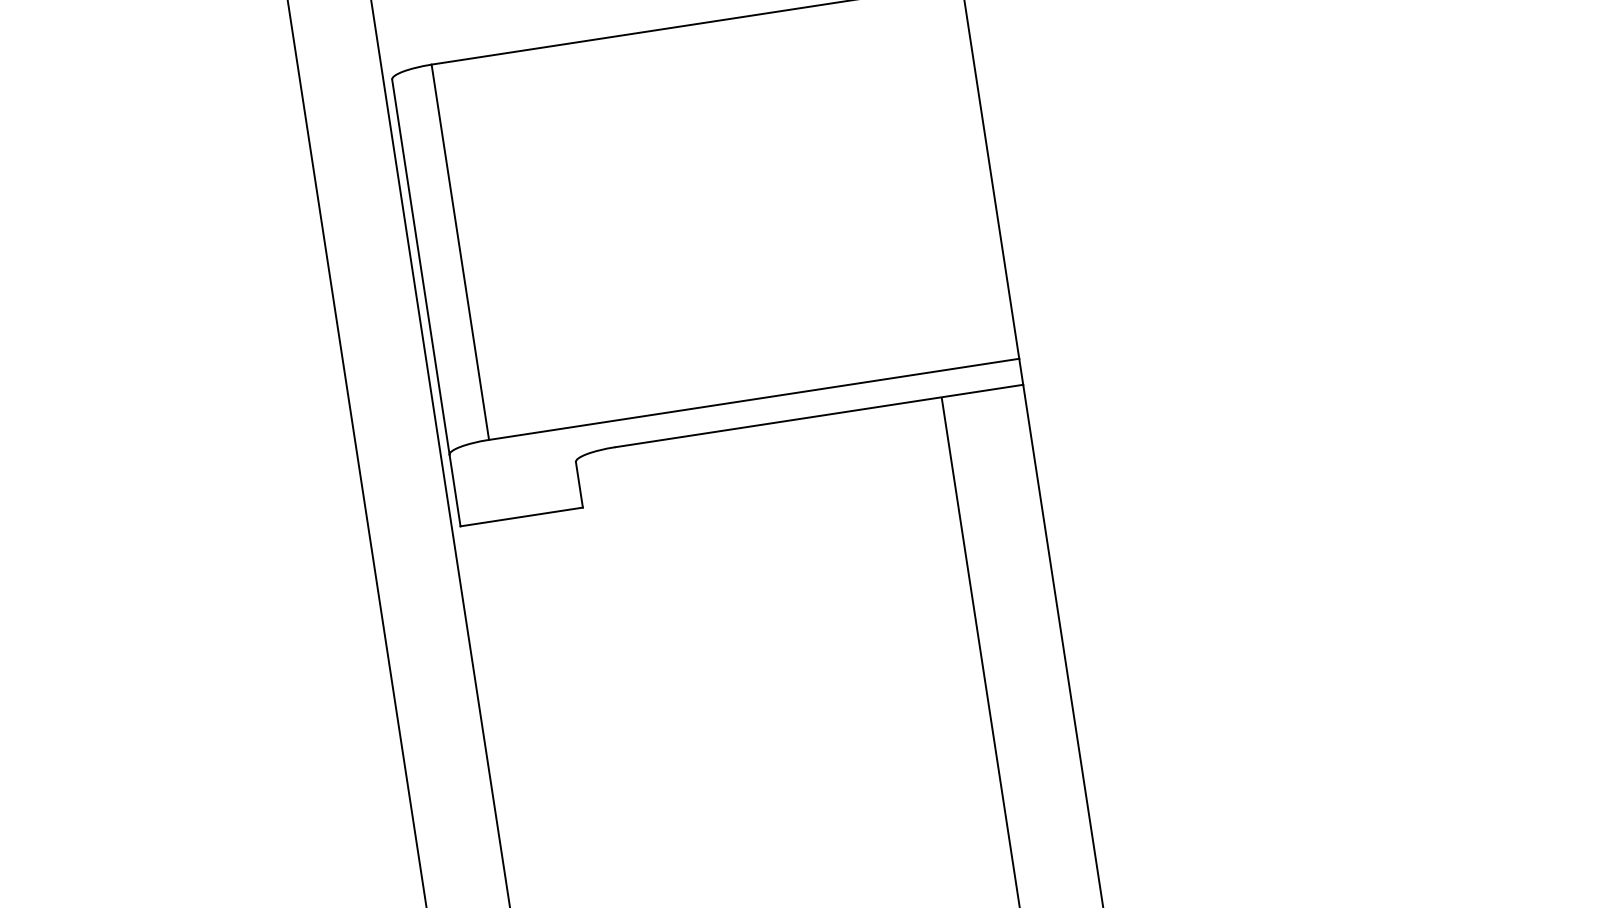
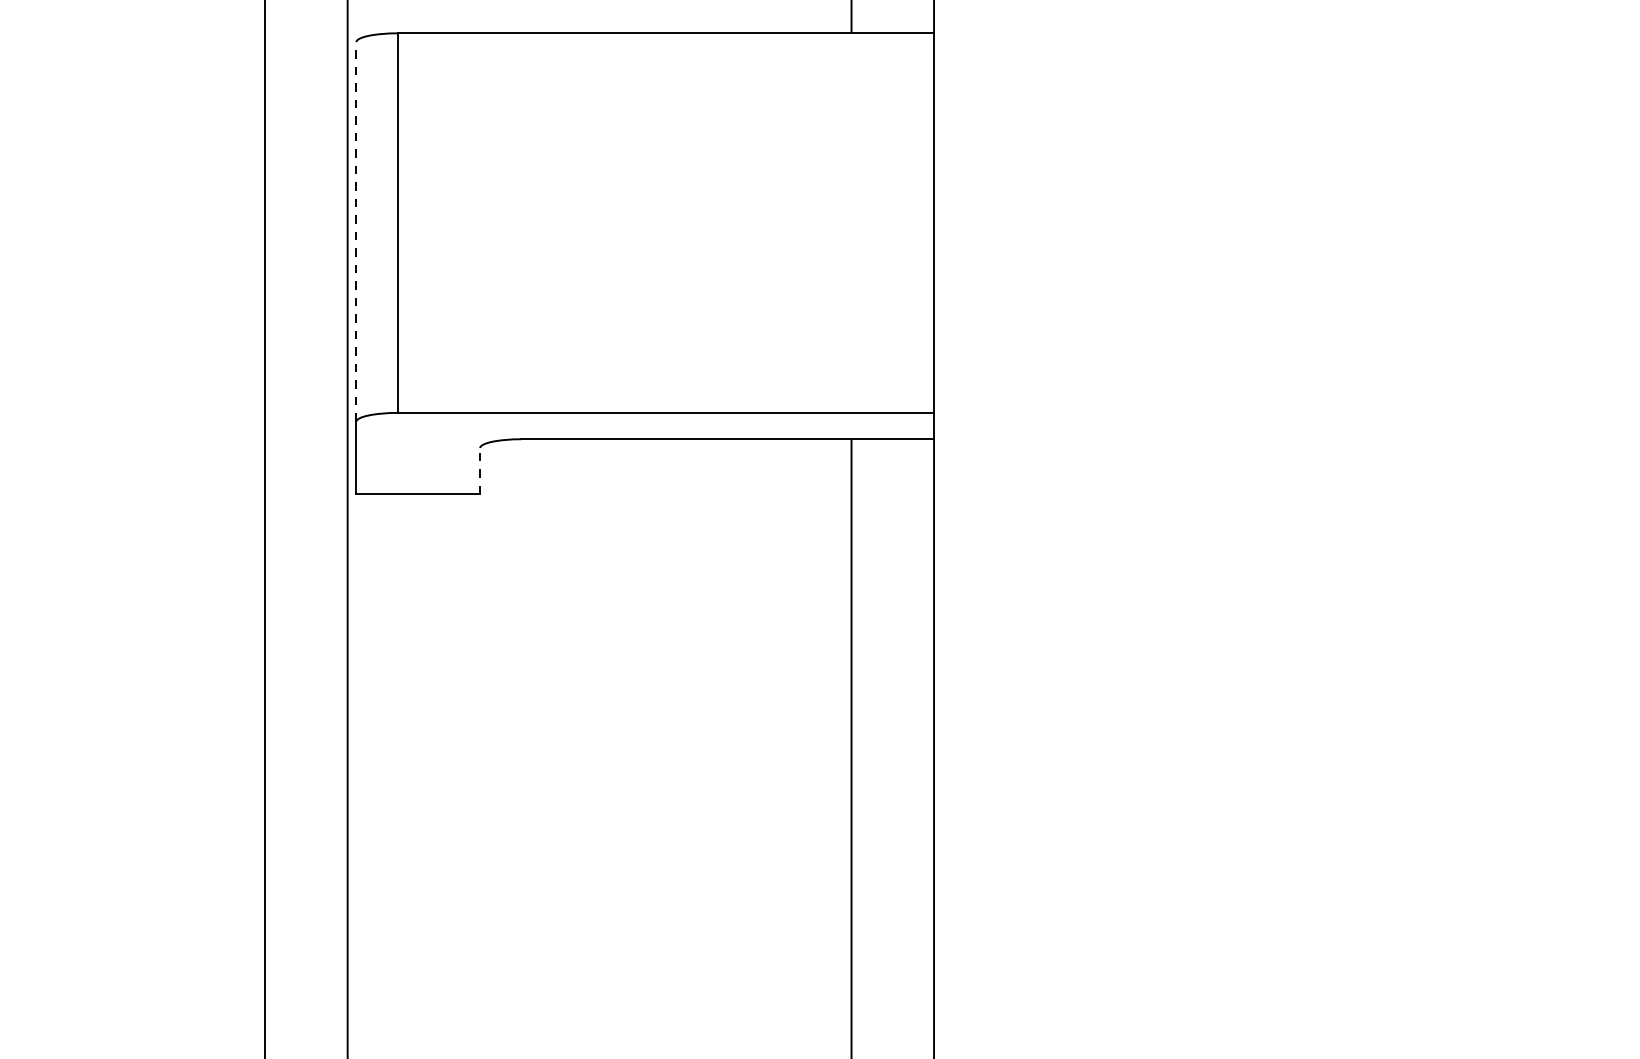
line: (420, 266) -> (356, 231), solid -> dashed
line: (579, 484) -> (480, 470), solid -> dashed

